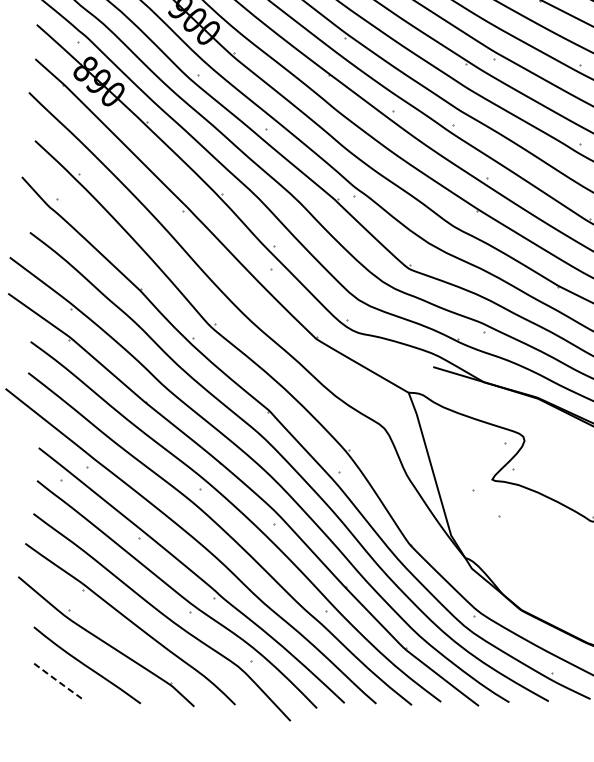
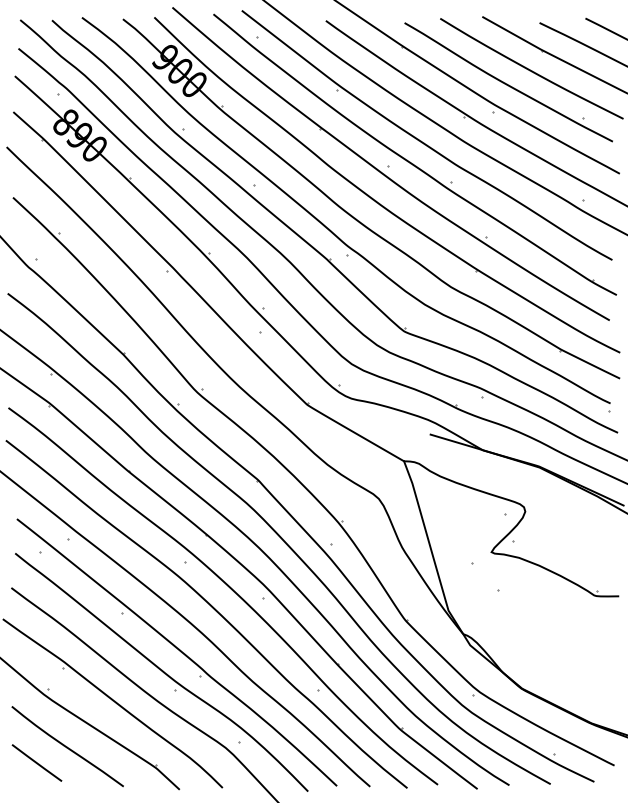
line: (57, 681) -> (36, 763), dashed -> solid

